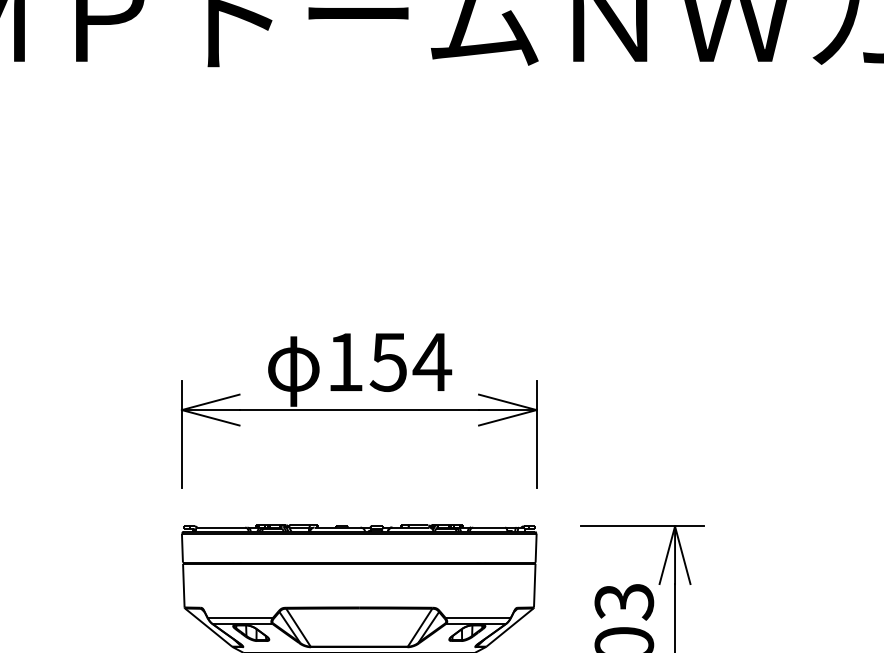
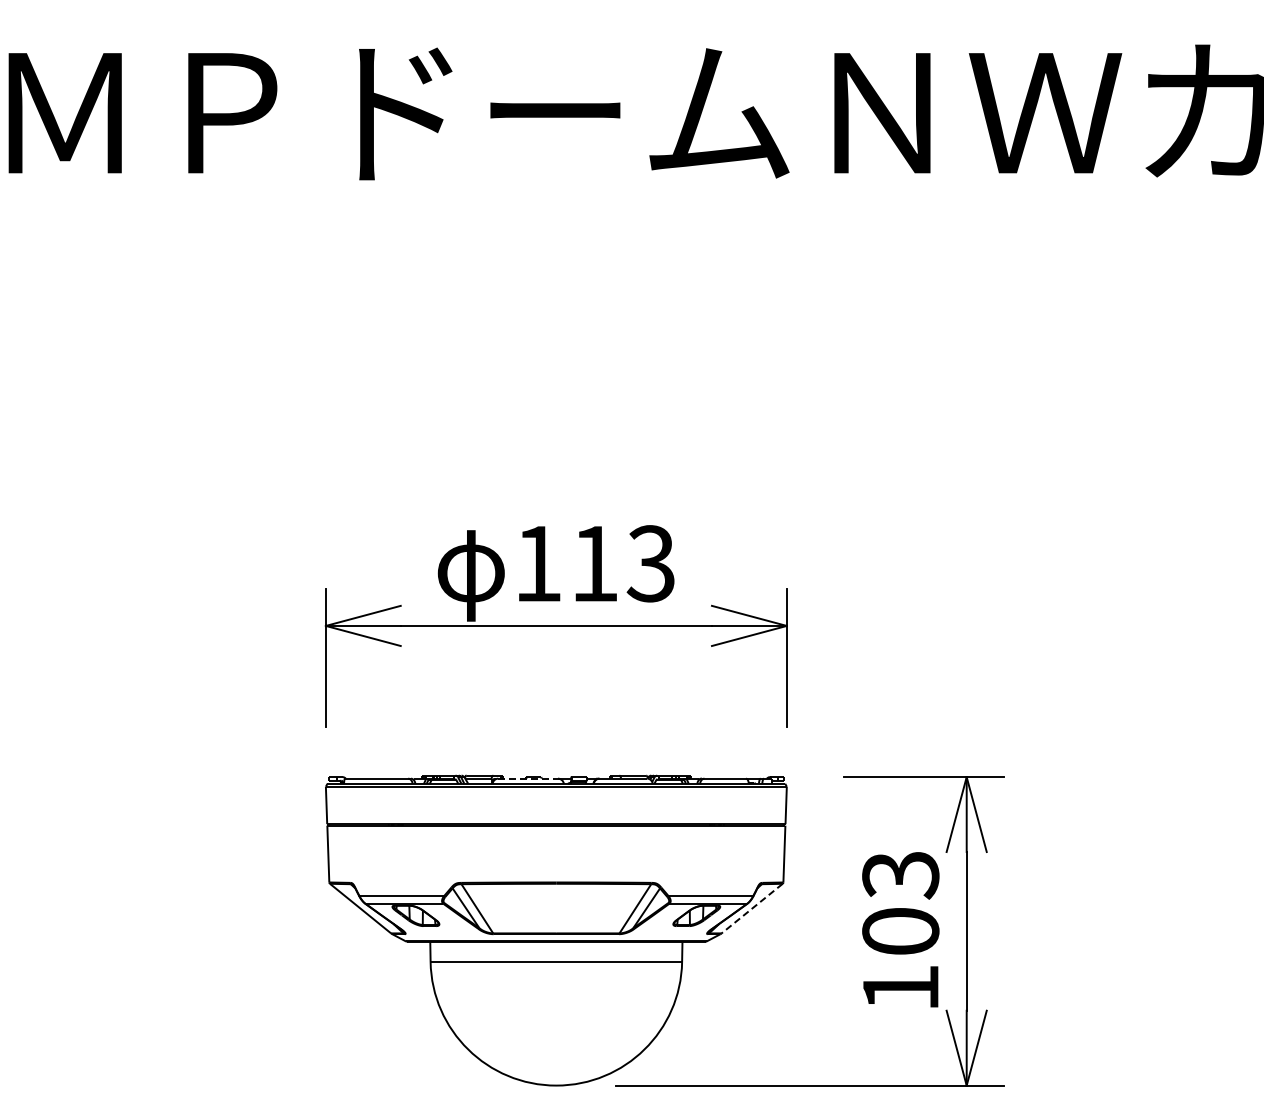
text: (410, 362) -> (622, 563), 154 -> 113
line: (337, 527) -> (528, 778), solid -> dashed
line: (509, 627) -> (751, 908), solid -> dashed

